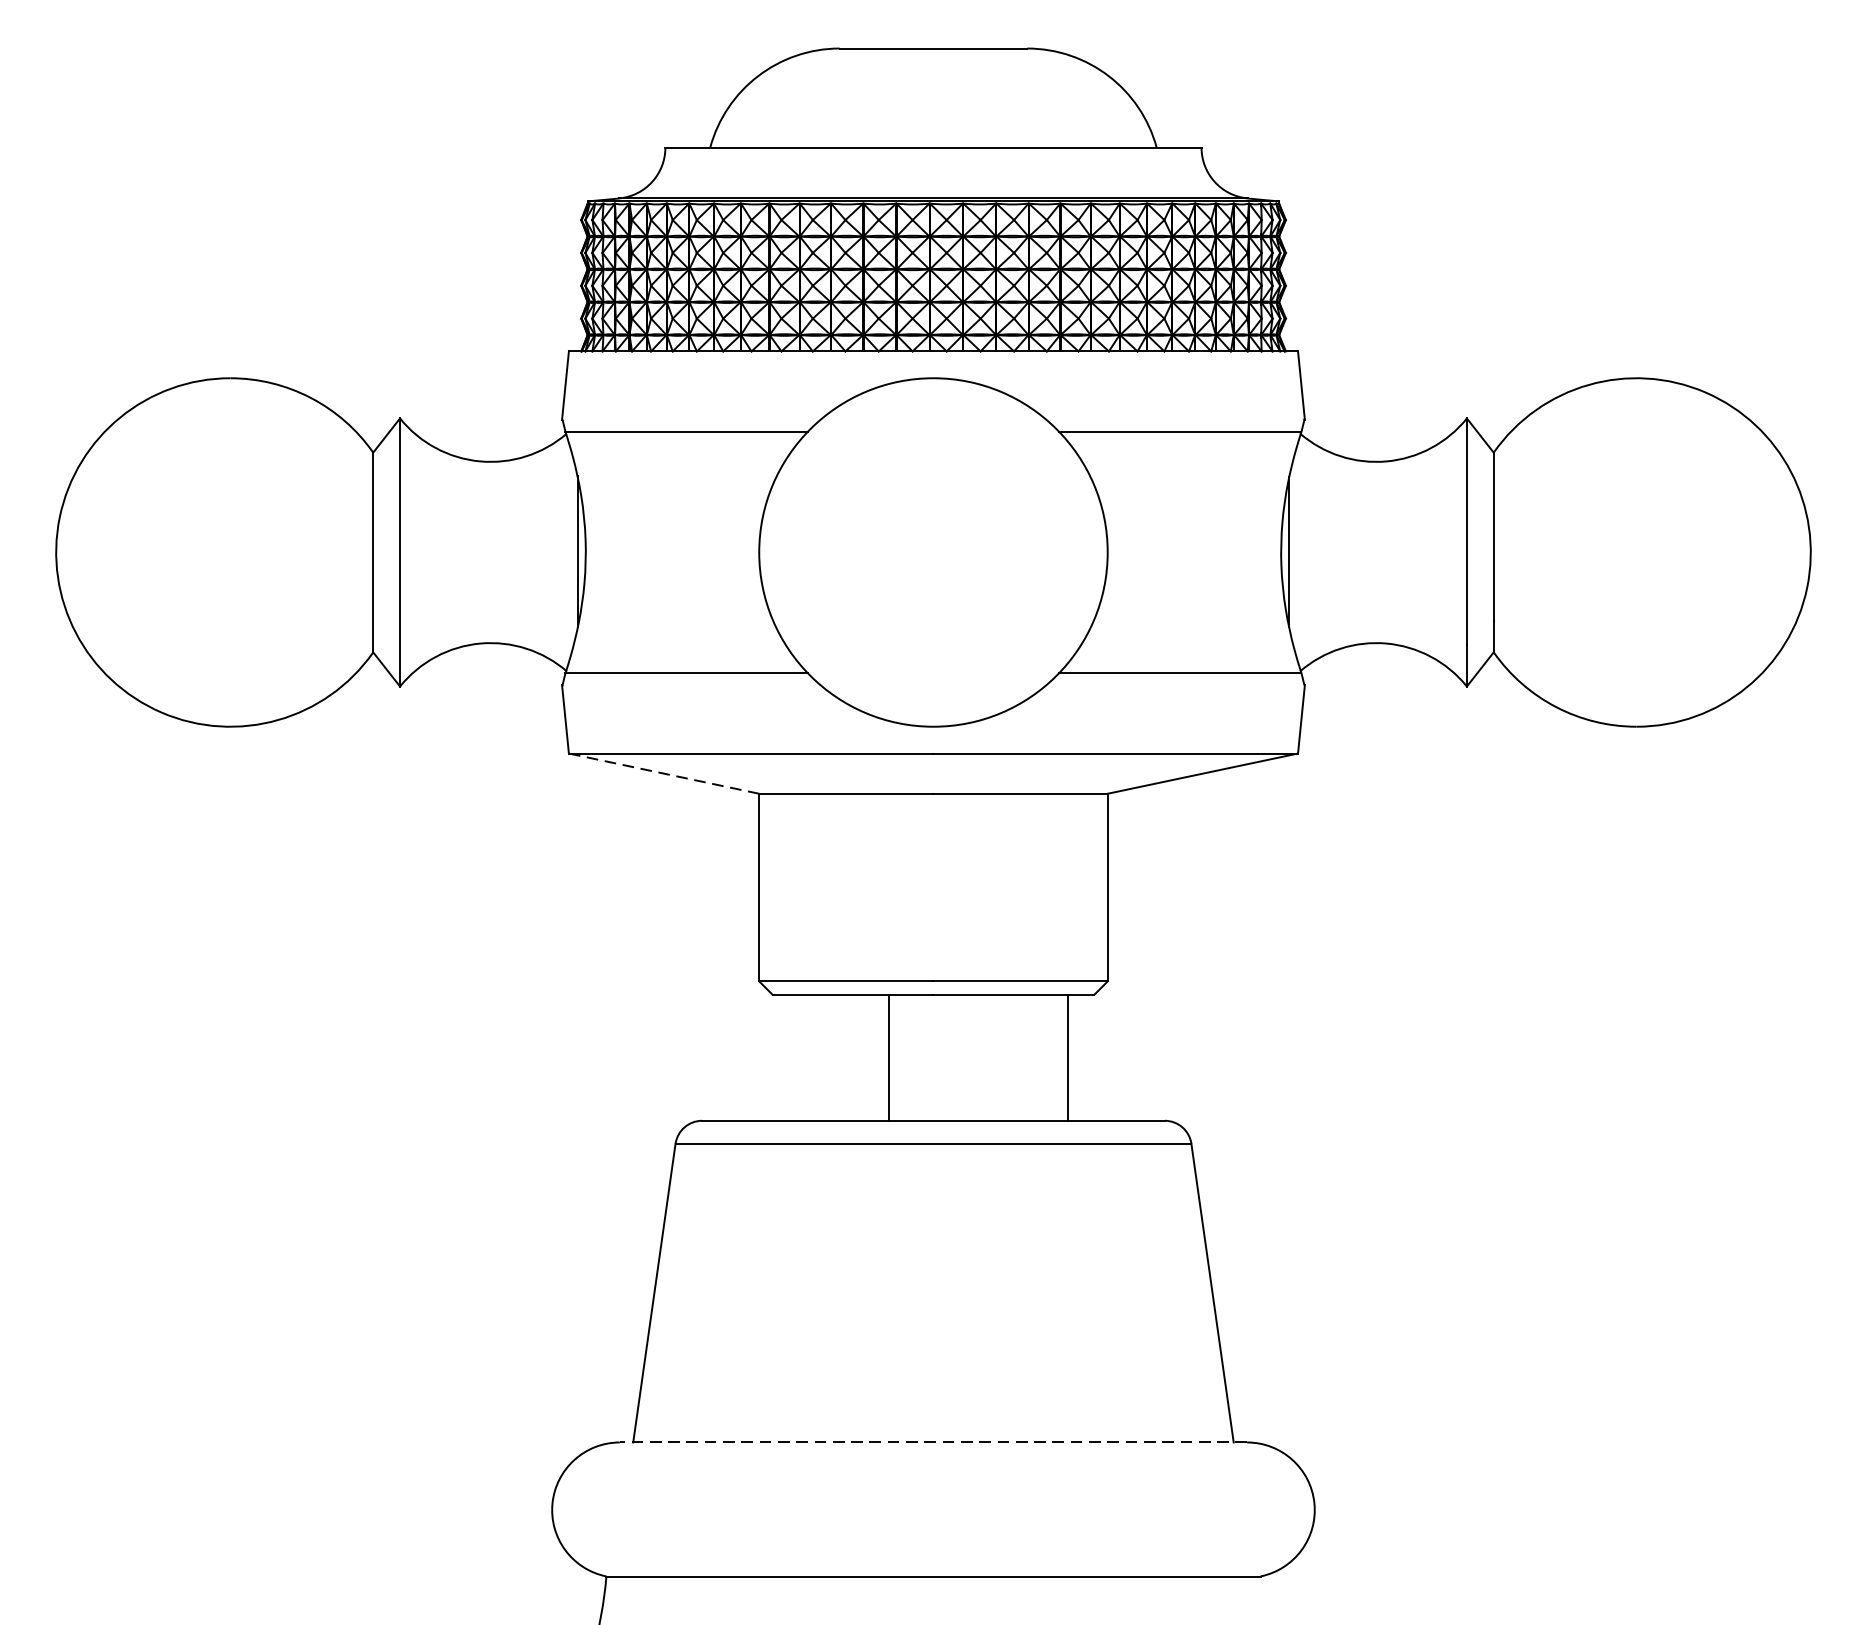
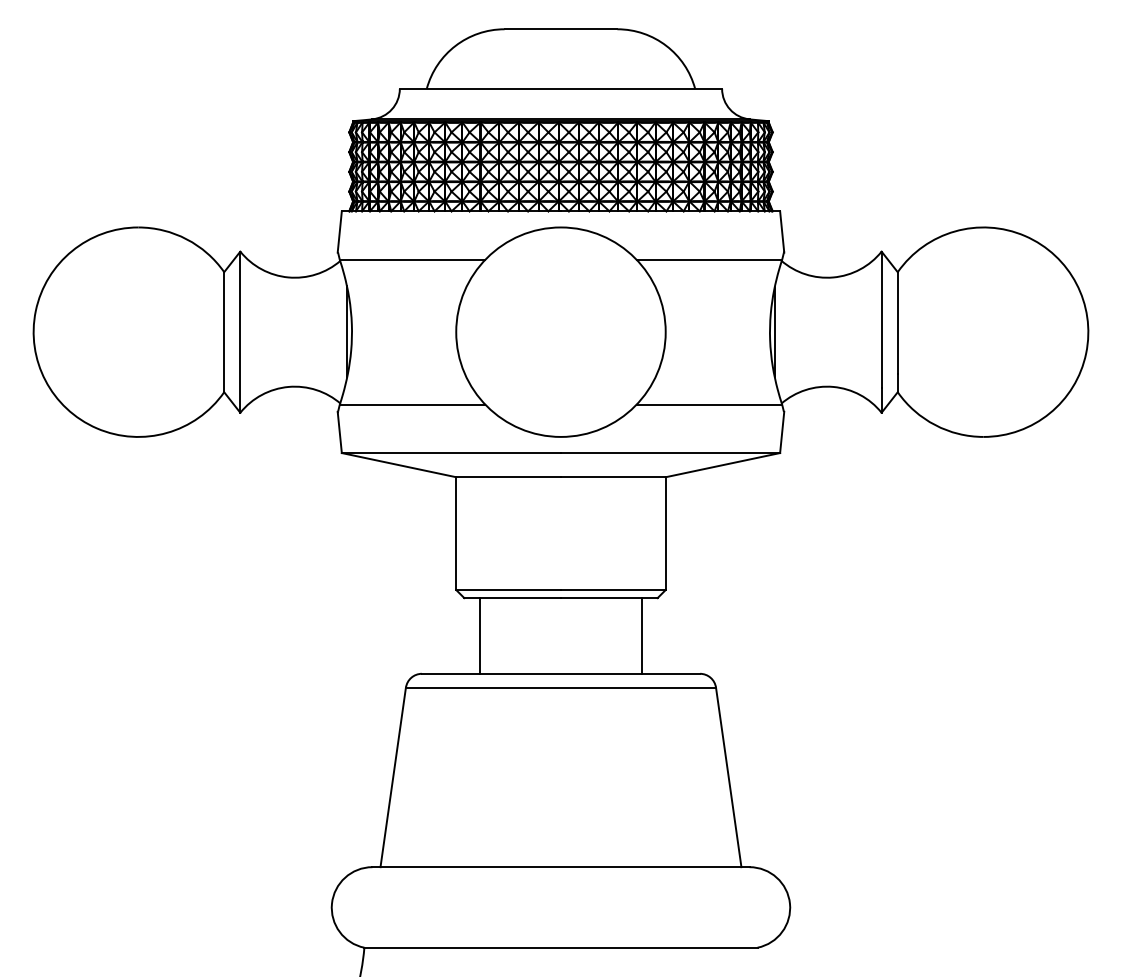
line: (664, 774) -> (399, 465), dashed -> solid
line: (889, 1057) -> (480, 635), moved
line: (932, 1443) -> (560, 867), dashed -> solid

